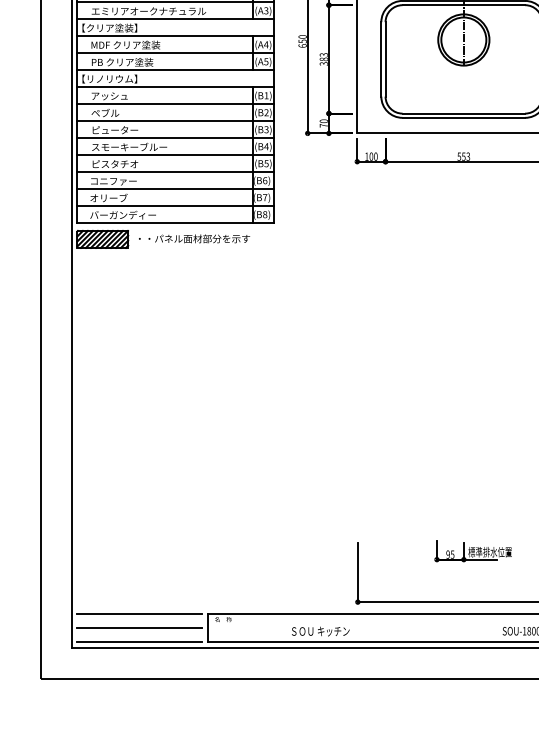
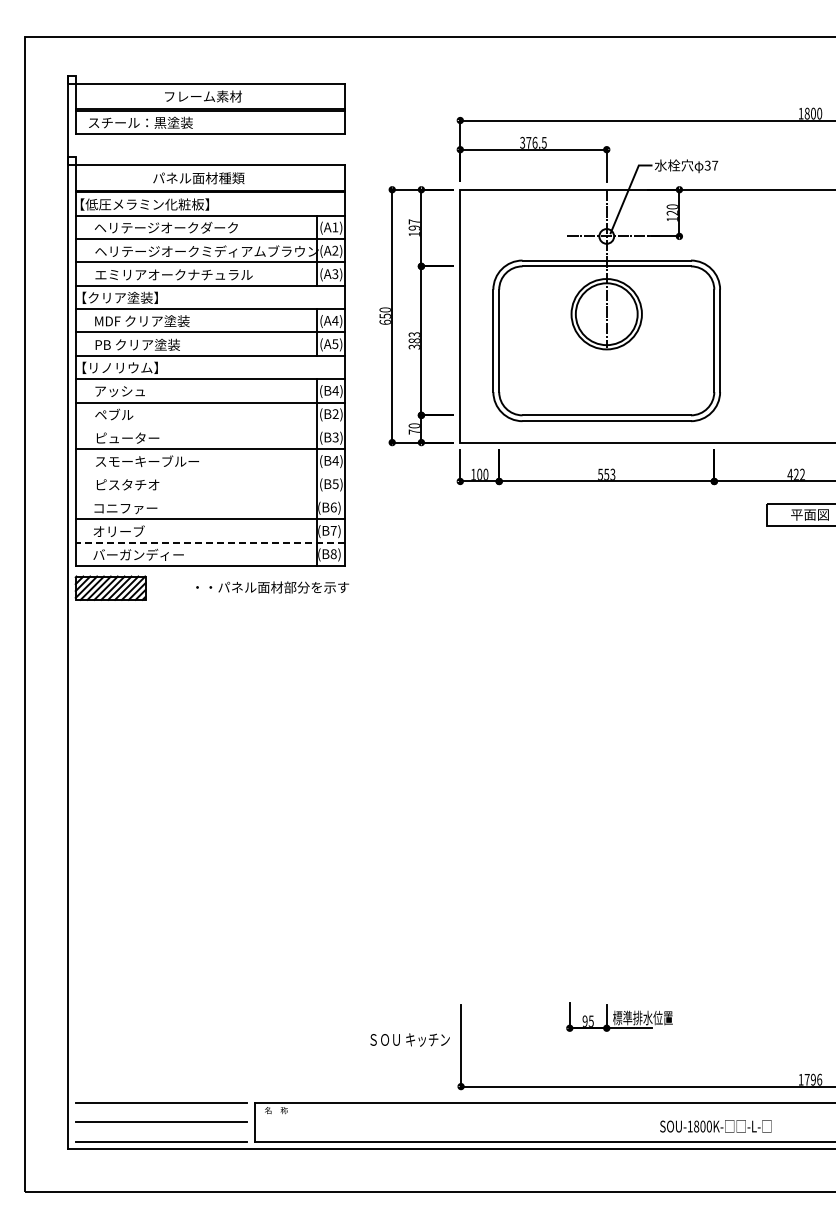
text: (266, 95) -> (335, 390), (B1) -> (B4)
line: (175, 120) -> (210, 425), removed
line: (175, 155) -> (210, 472), removed
line: (175, 171) -> (210, 495), removed
line: (175, 206) -> (210, 542), solid -> dashed
text: (194, 238) -> (272, 587), moved
text: (320, 631) -> (409, 1039), moved

